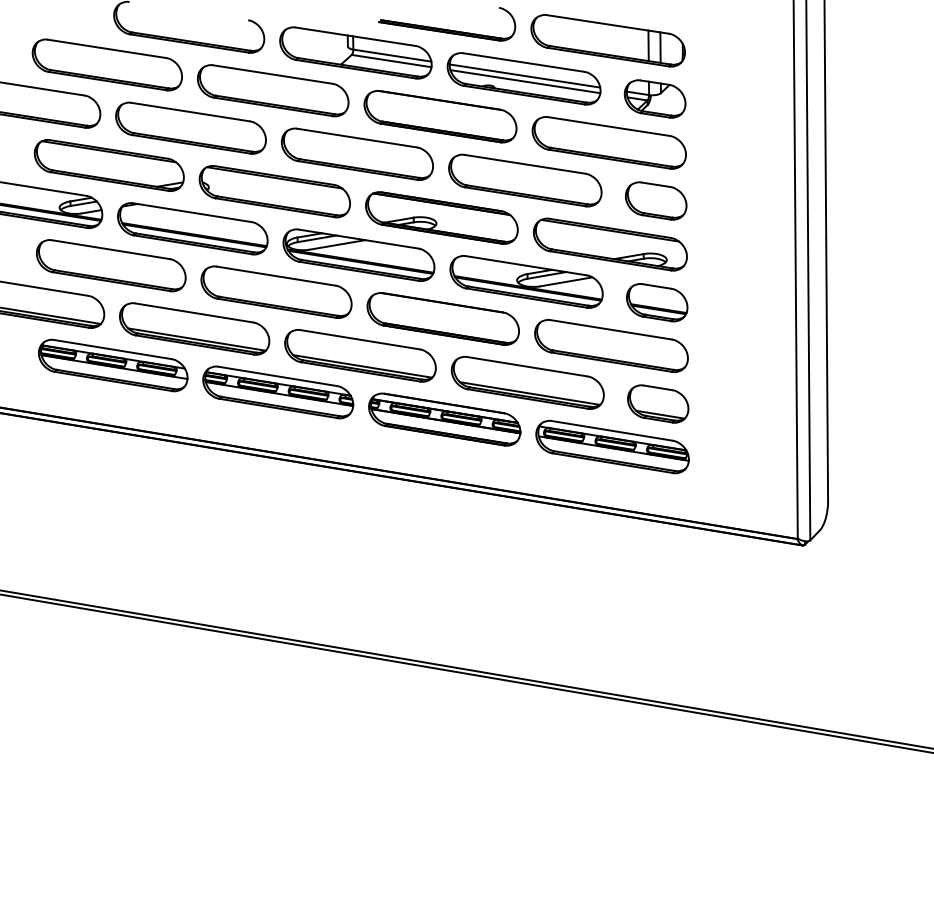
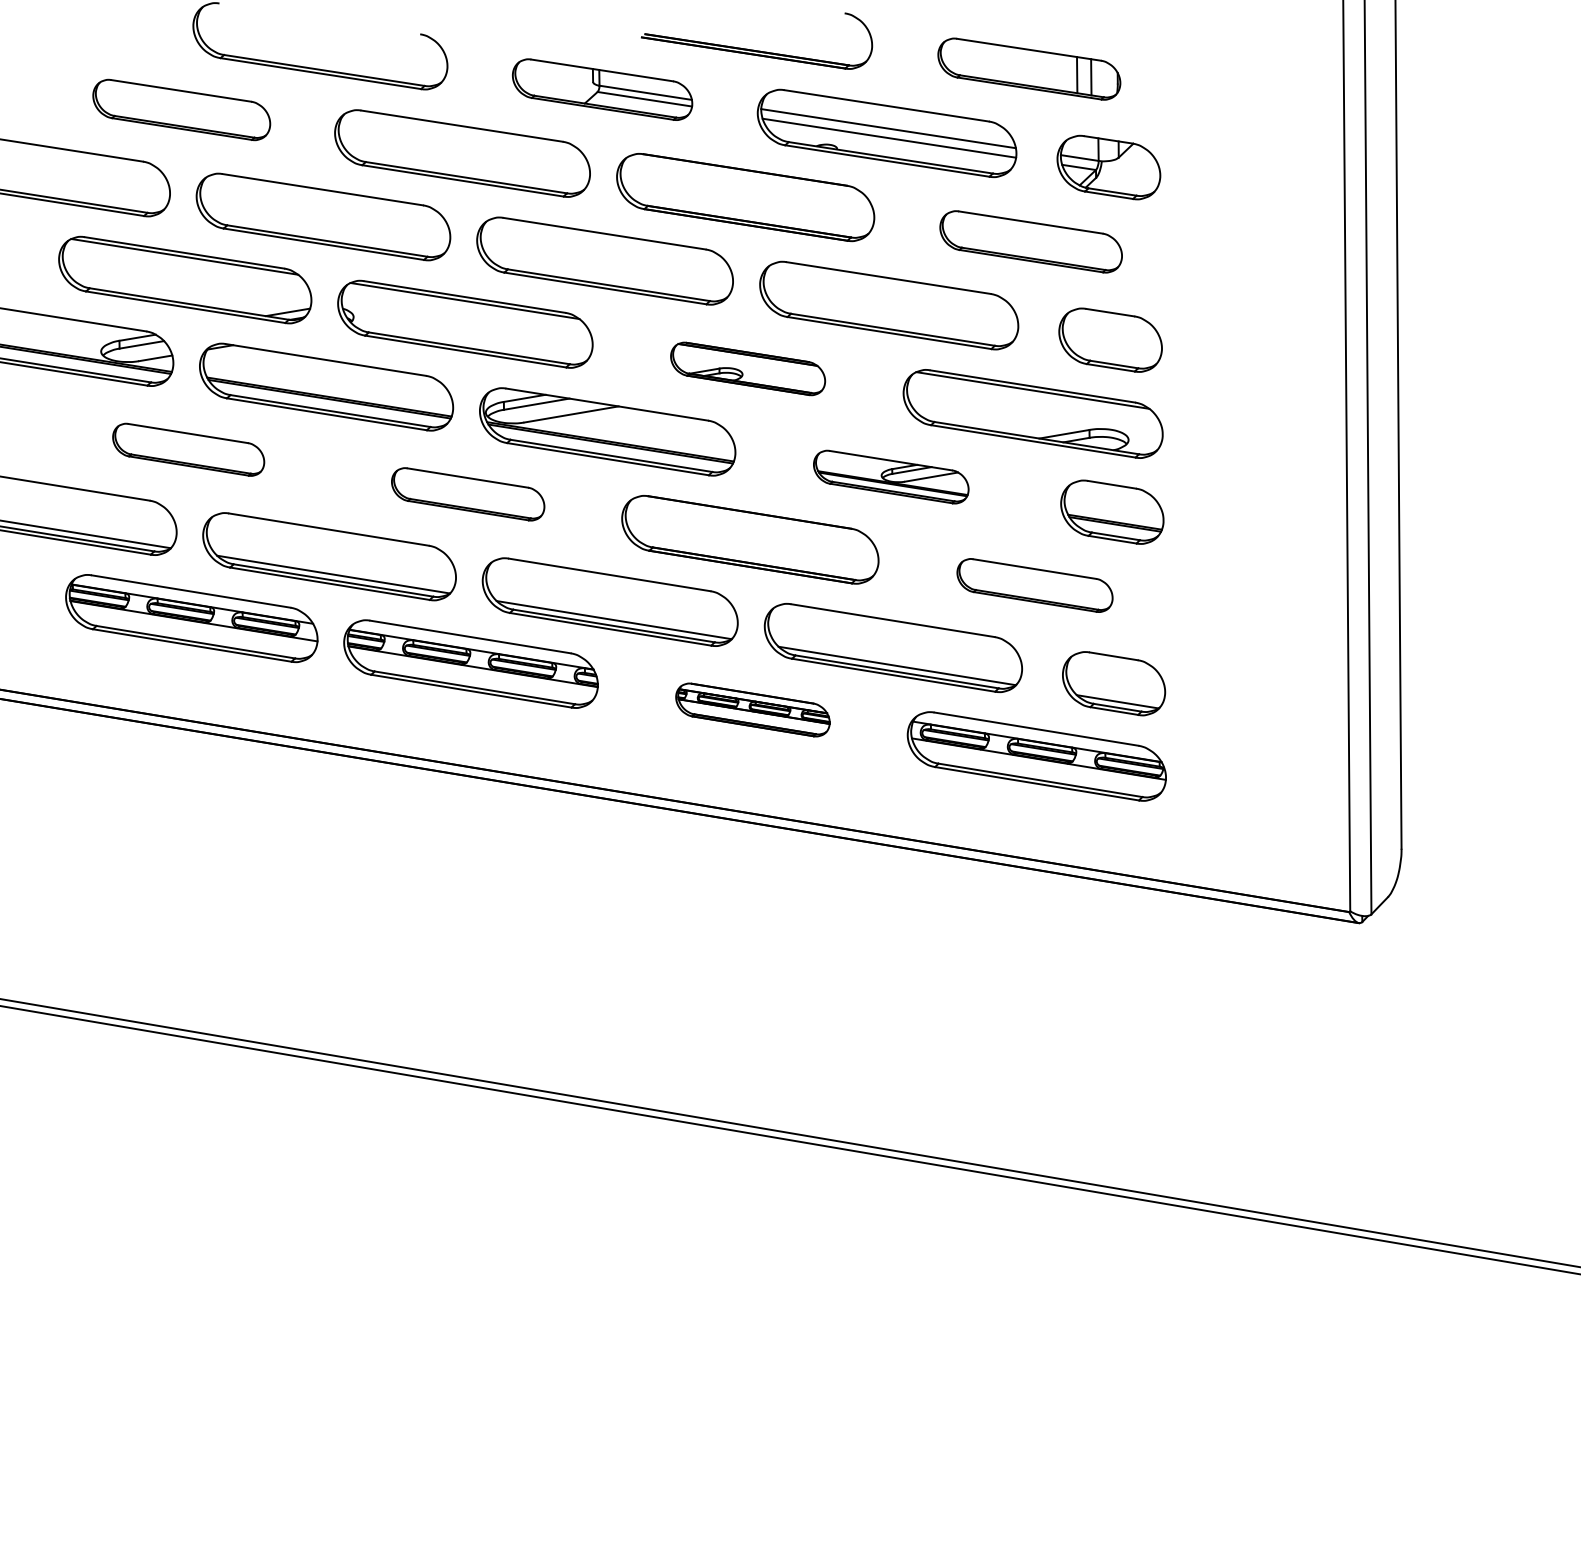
part: (607, 40) -> (1028, 68), size x0.7
part: (355, 52) -> (601, 88), size x0.7
part: (106, 64) -> (180, 109), size x0.7
part: (608, 142) -> (1029, 241), size x0.7
part: (441, 217) -> (747, 368), size x0.6
part: (111, 265) -> (188, 449), size x0.6
part: (526, 281) -> (891, 476), size x0.6
part: (276, 291) -> (468, 493), size x0.6
part: (611, 345) -> (1035, 584), size x0.6
part: (444, 419) -> (752, 709), size x0.6

